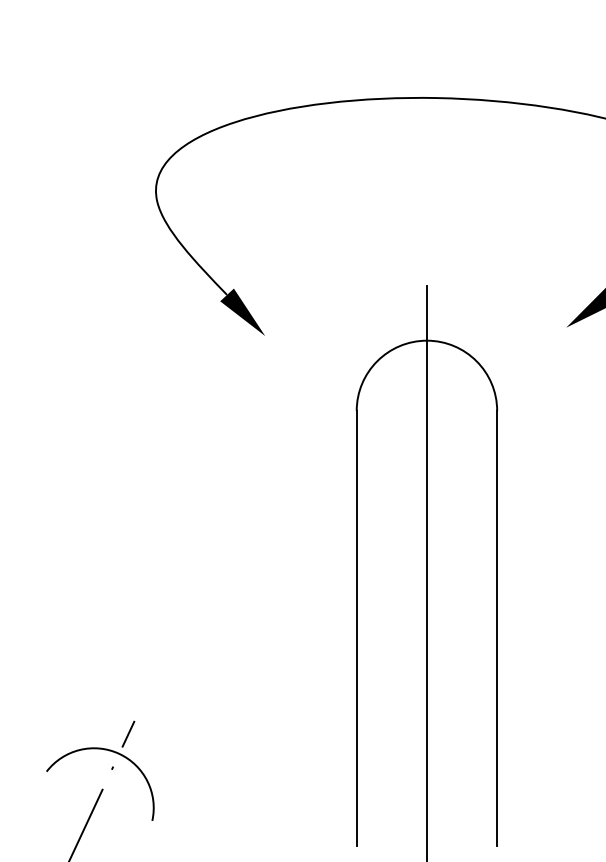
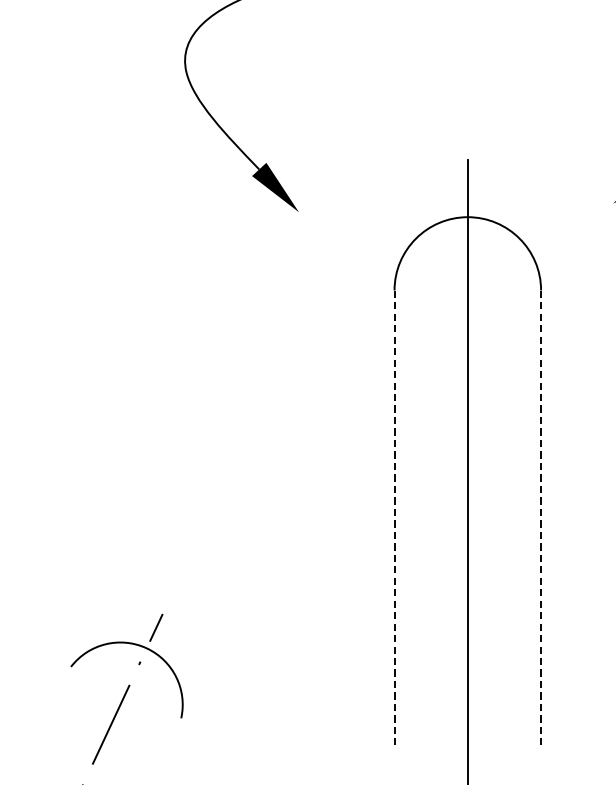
line: (356, 628) -> (394, 517), solid -> dashed
line: (497, 628) -> (541, 517), solid -> dashed

